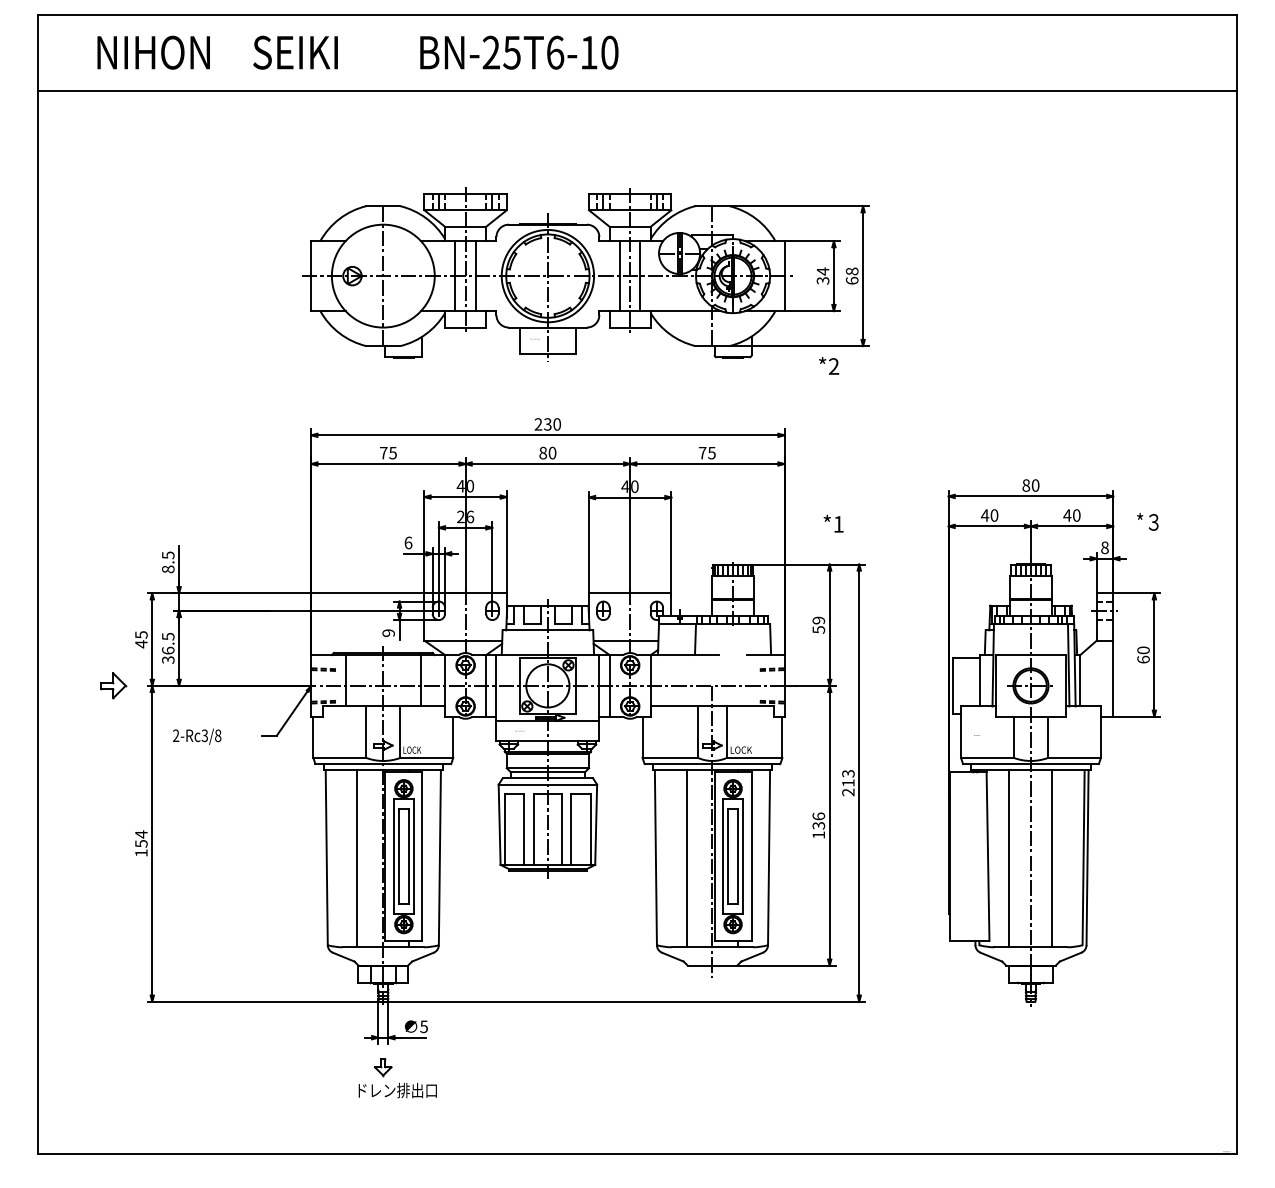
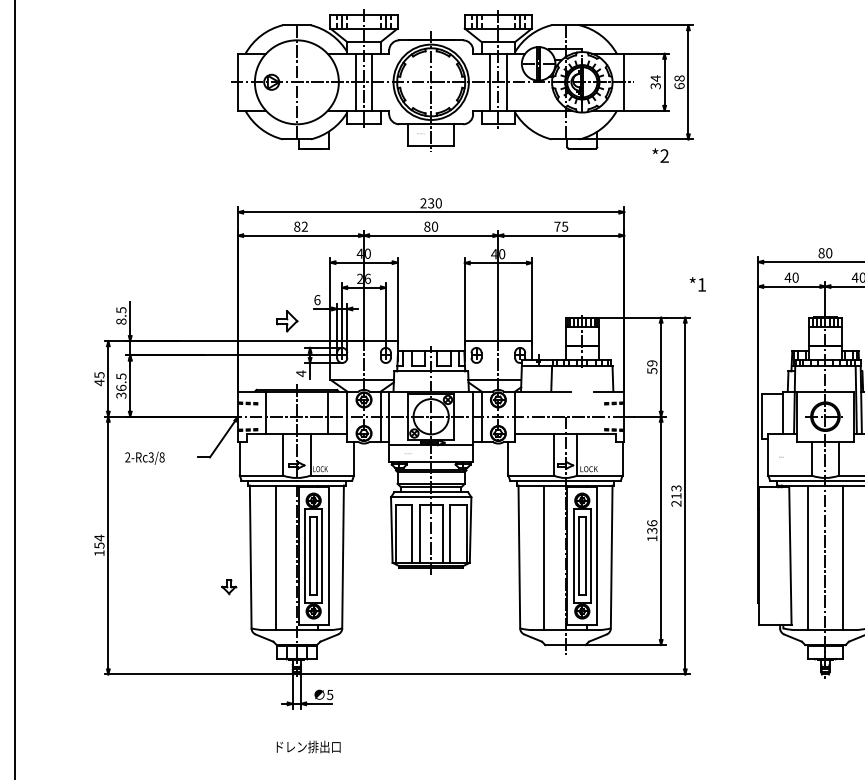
text: (388, 452) -> (301, 226), 75 -> 82
text: (833, 523) -> (697, 284), moved
text: (388, 633) -> (301, 373), 9 -> 4
part: (113, 685) -> (287, 320), moved
part: (382, 1067) -> (228, 586), moved

